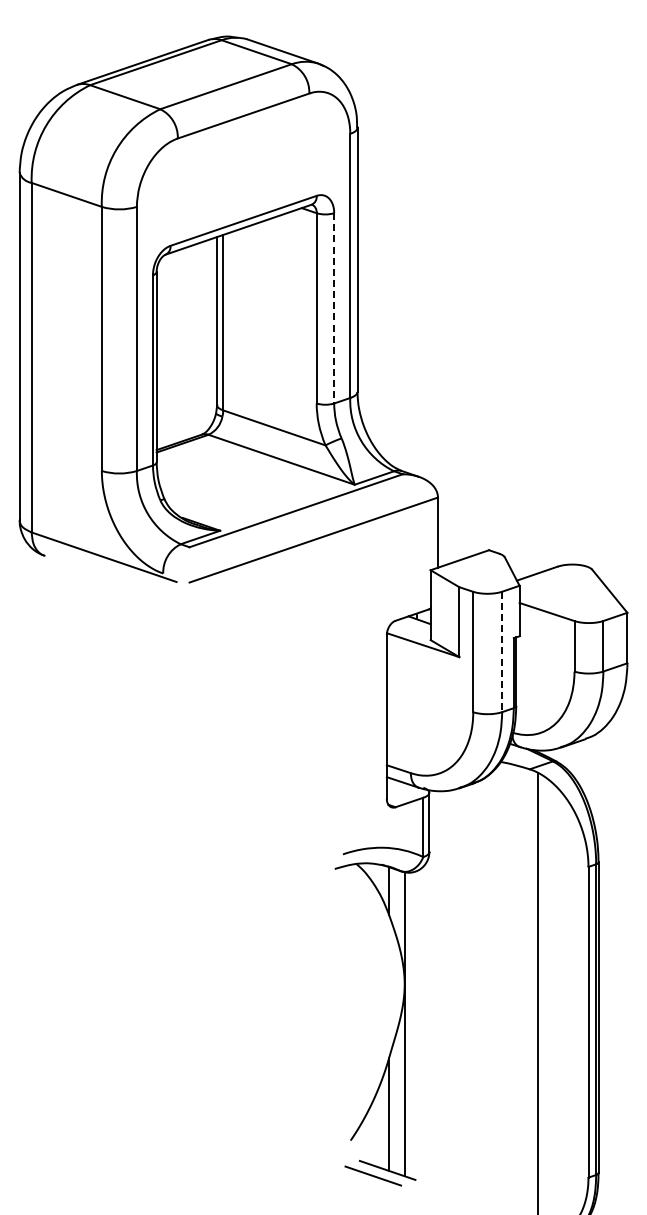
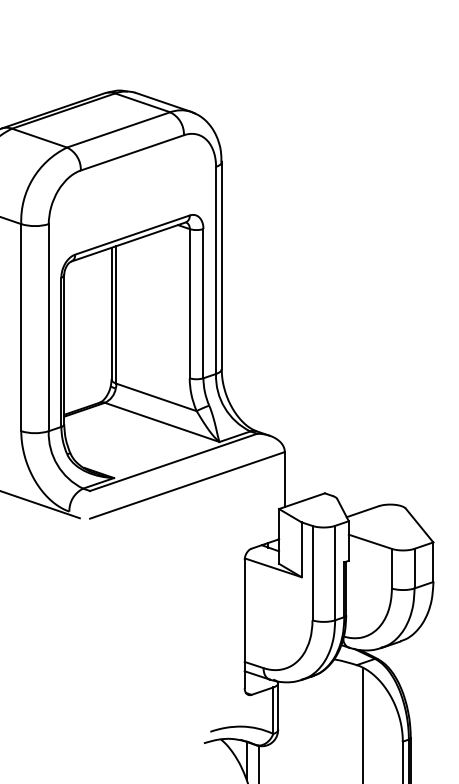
line: (334, 308) -> (203, 303), dashed -> solid
line: (502, 652) -> (335, 573), dashed -> solid

